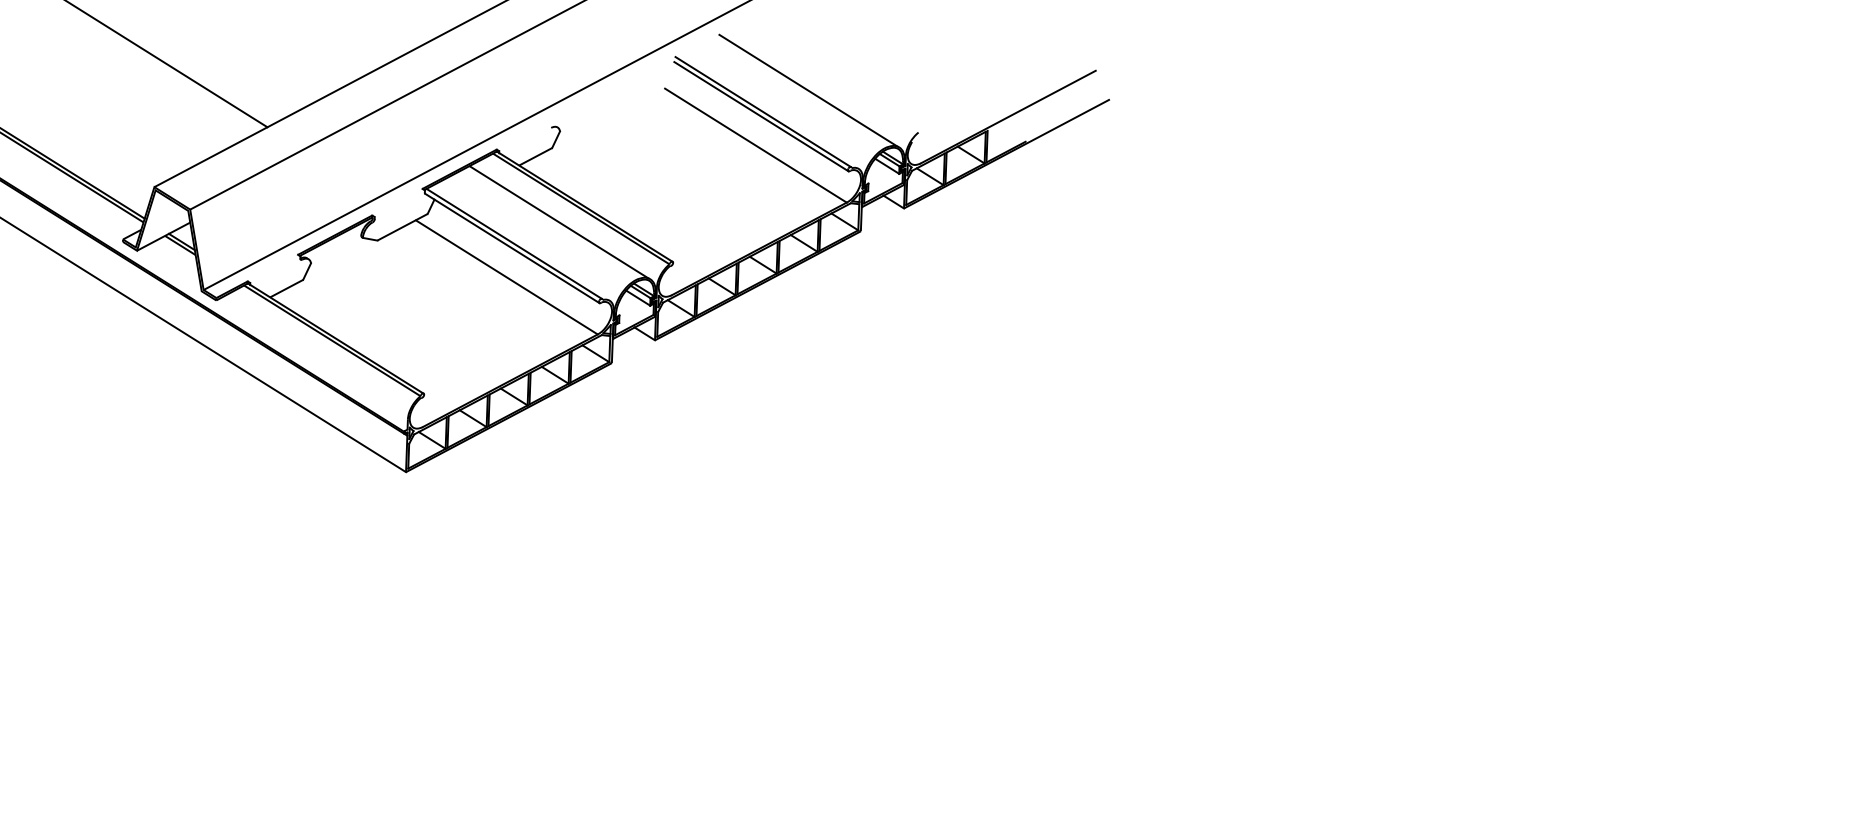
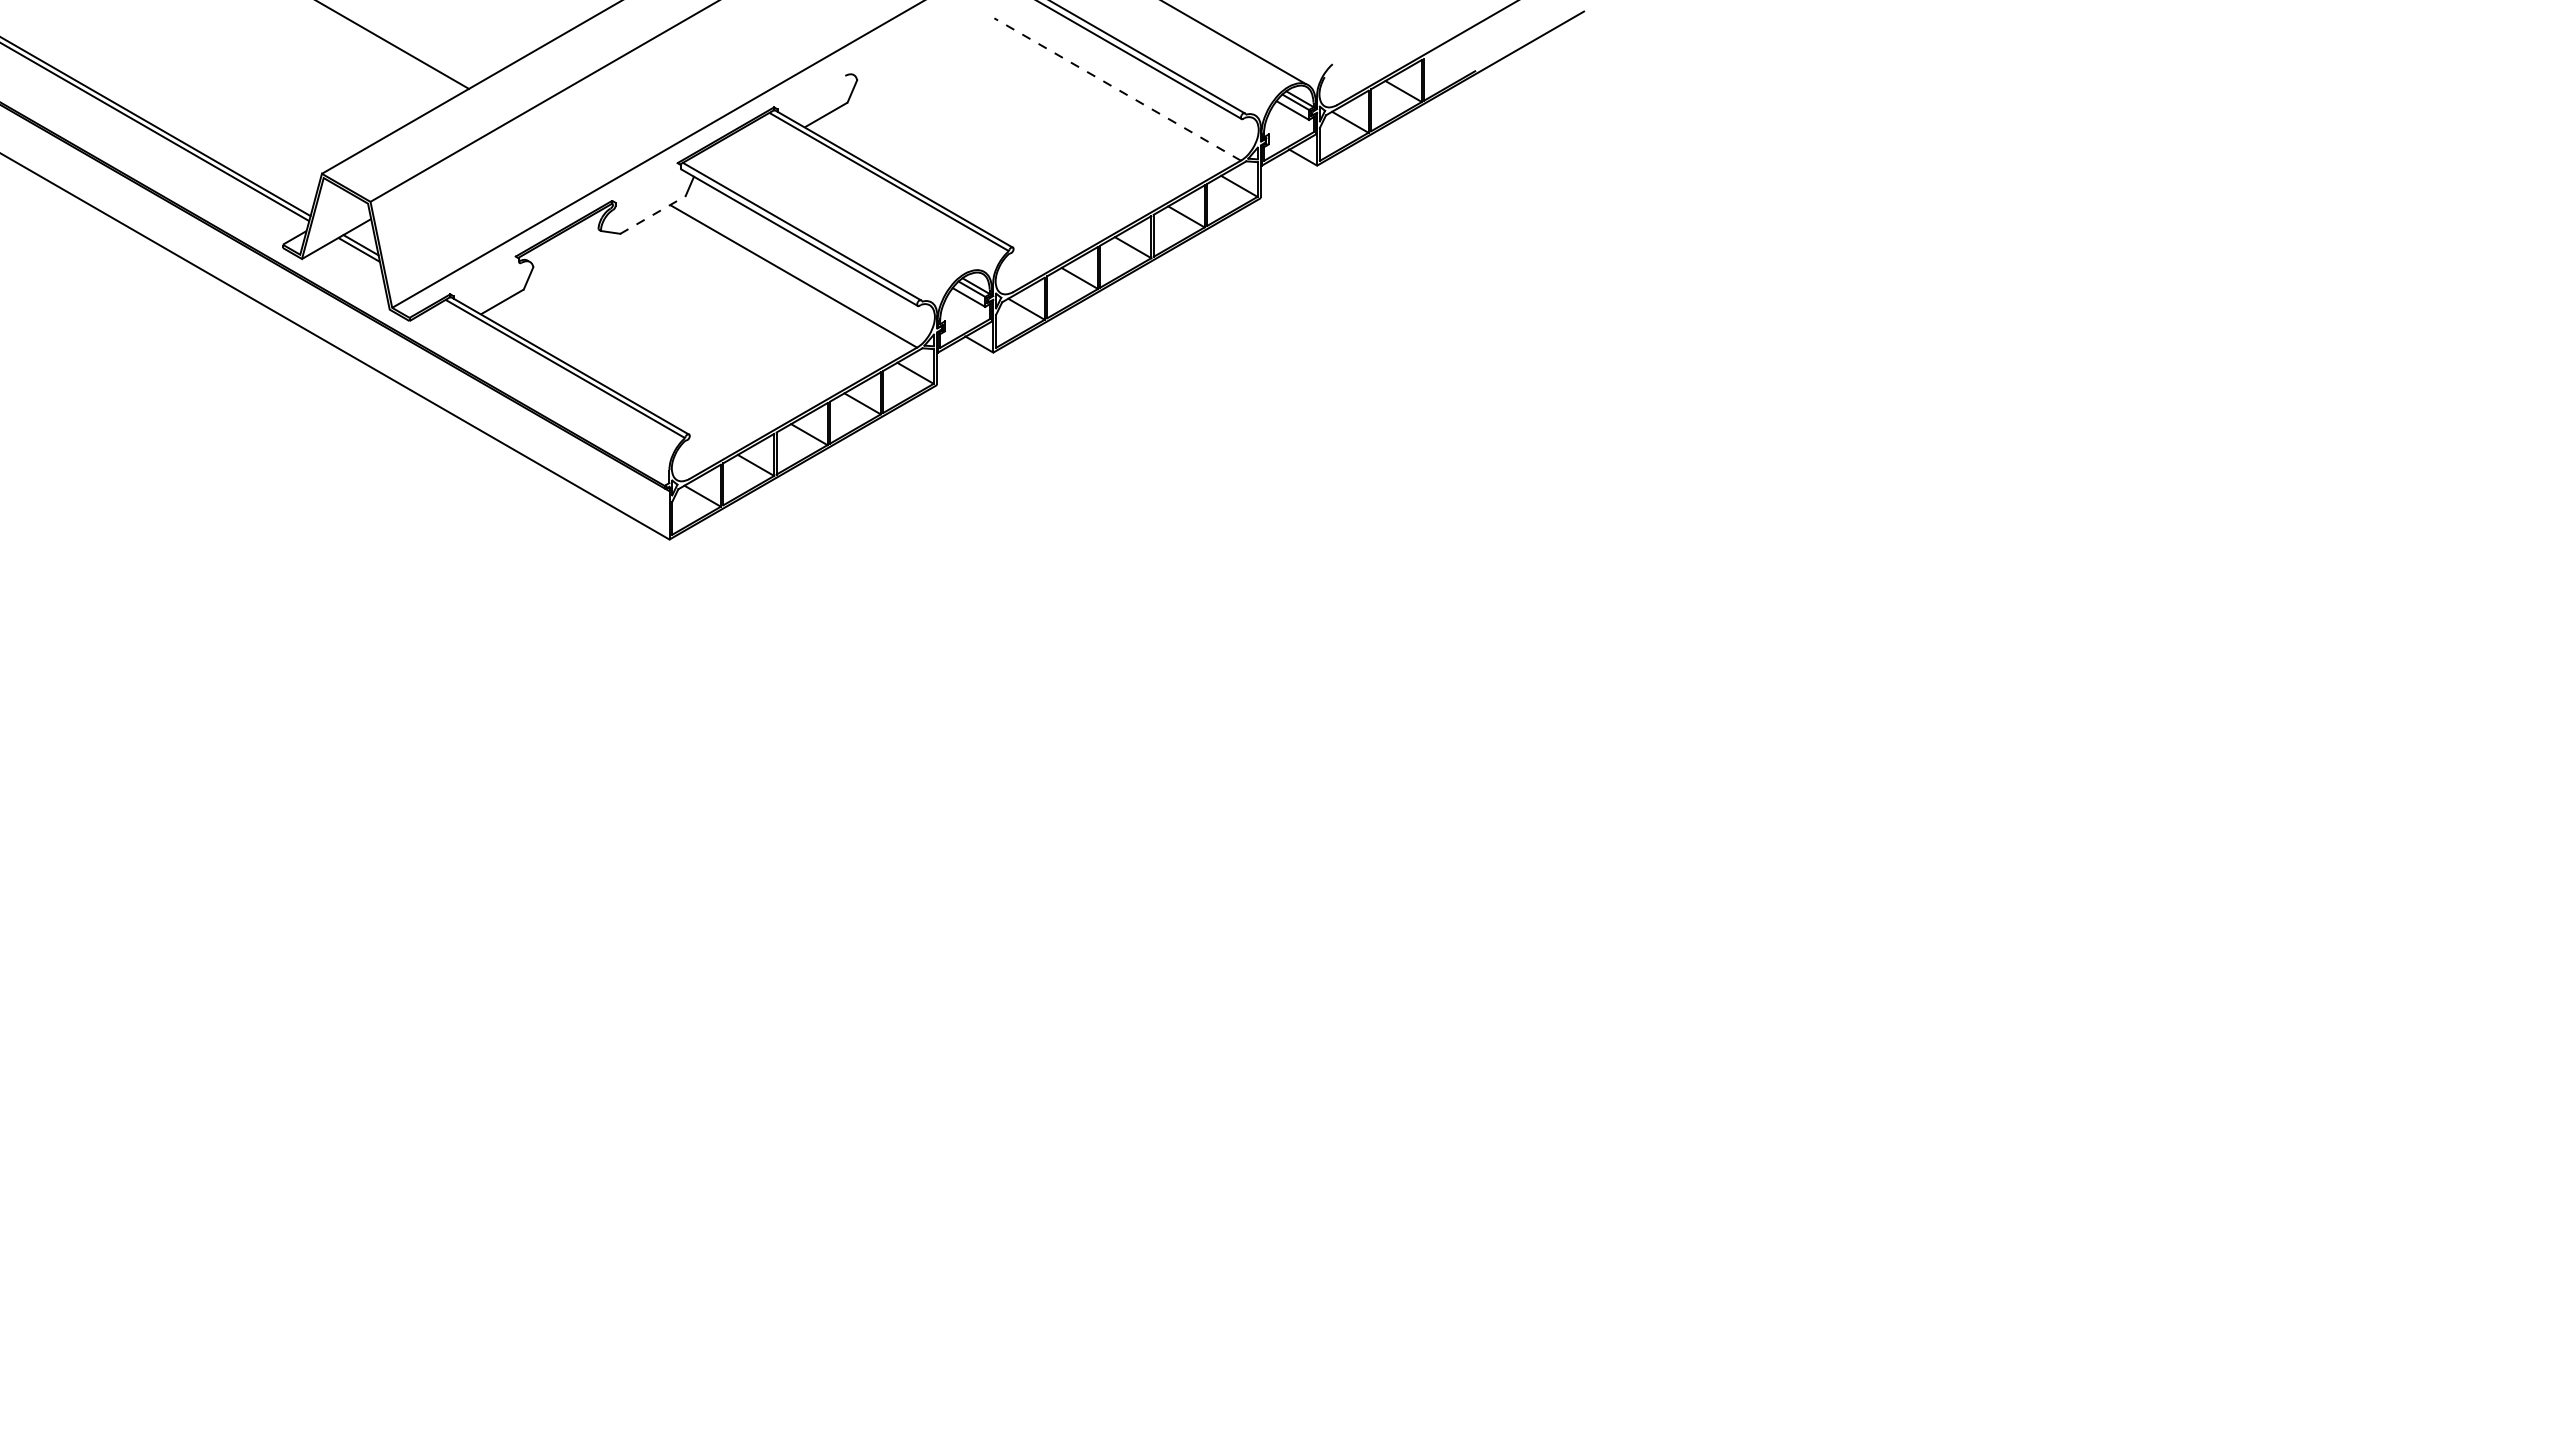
line: (755, 145) -> (1117, 89), solid -> dashed
line: (559, 222) -> (860, 200), removed
line: (402, 226) -> (653, 214), solid -> dashed

